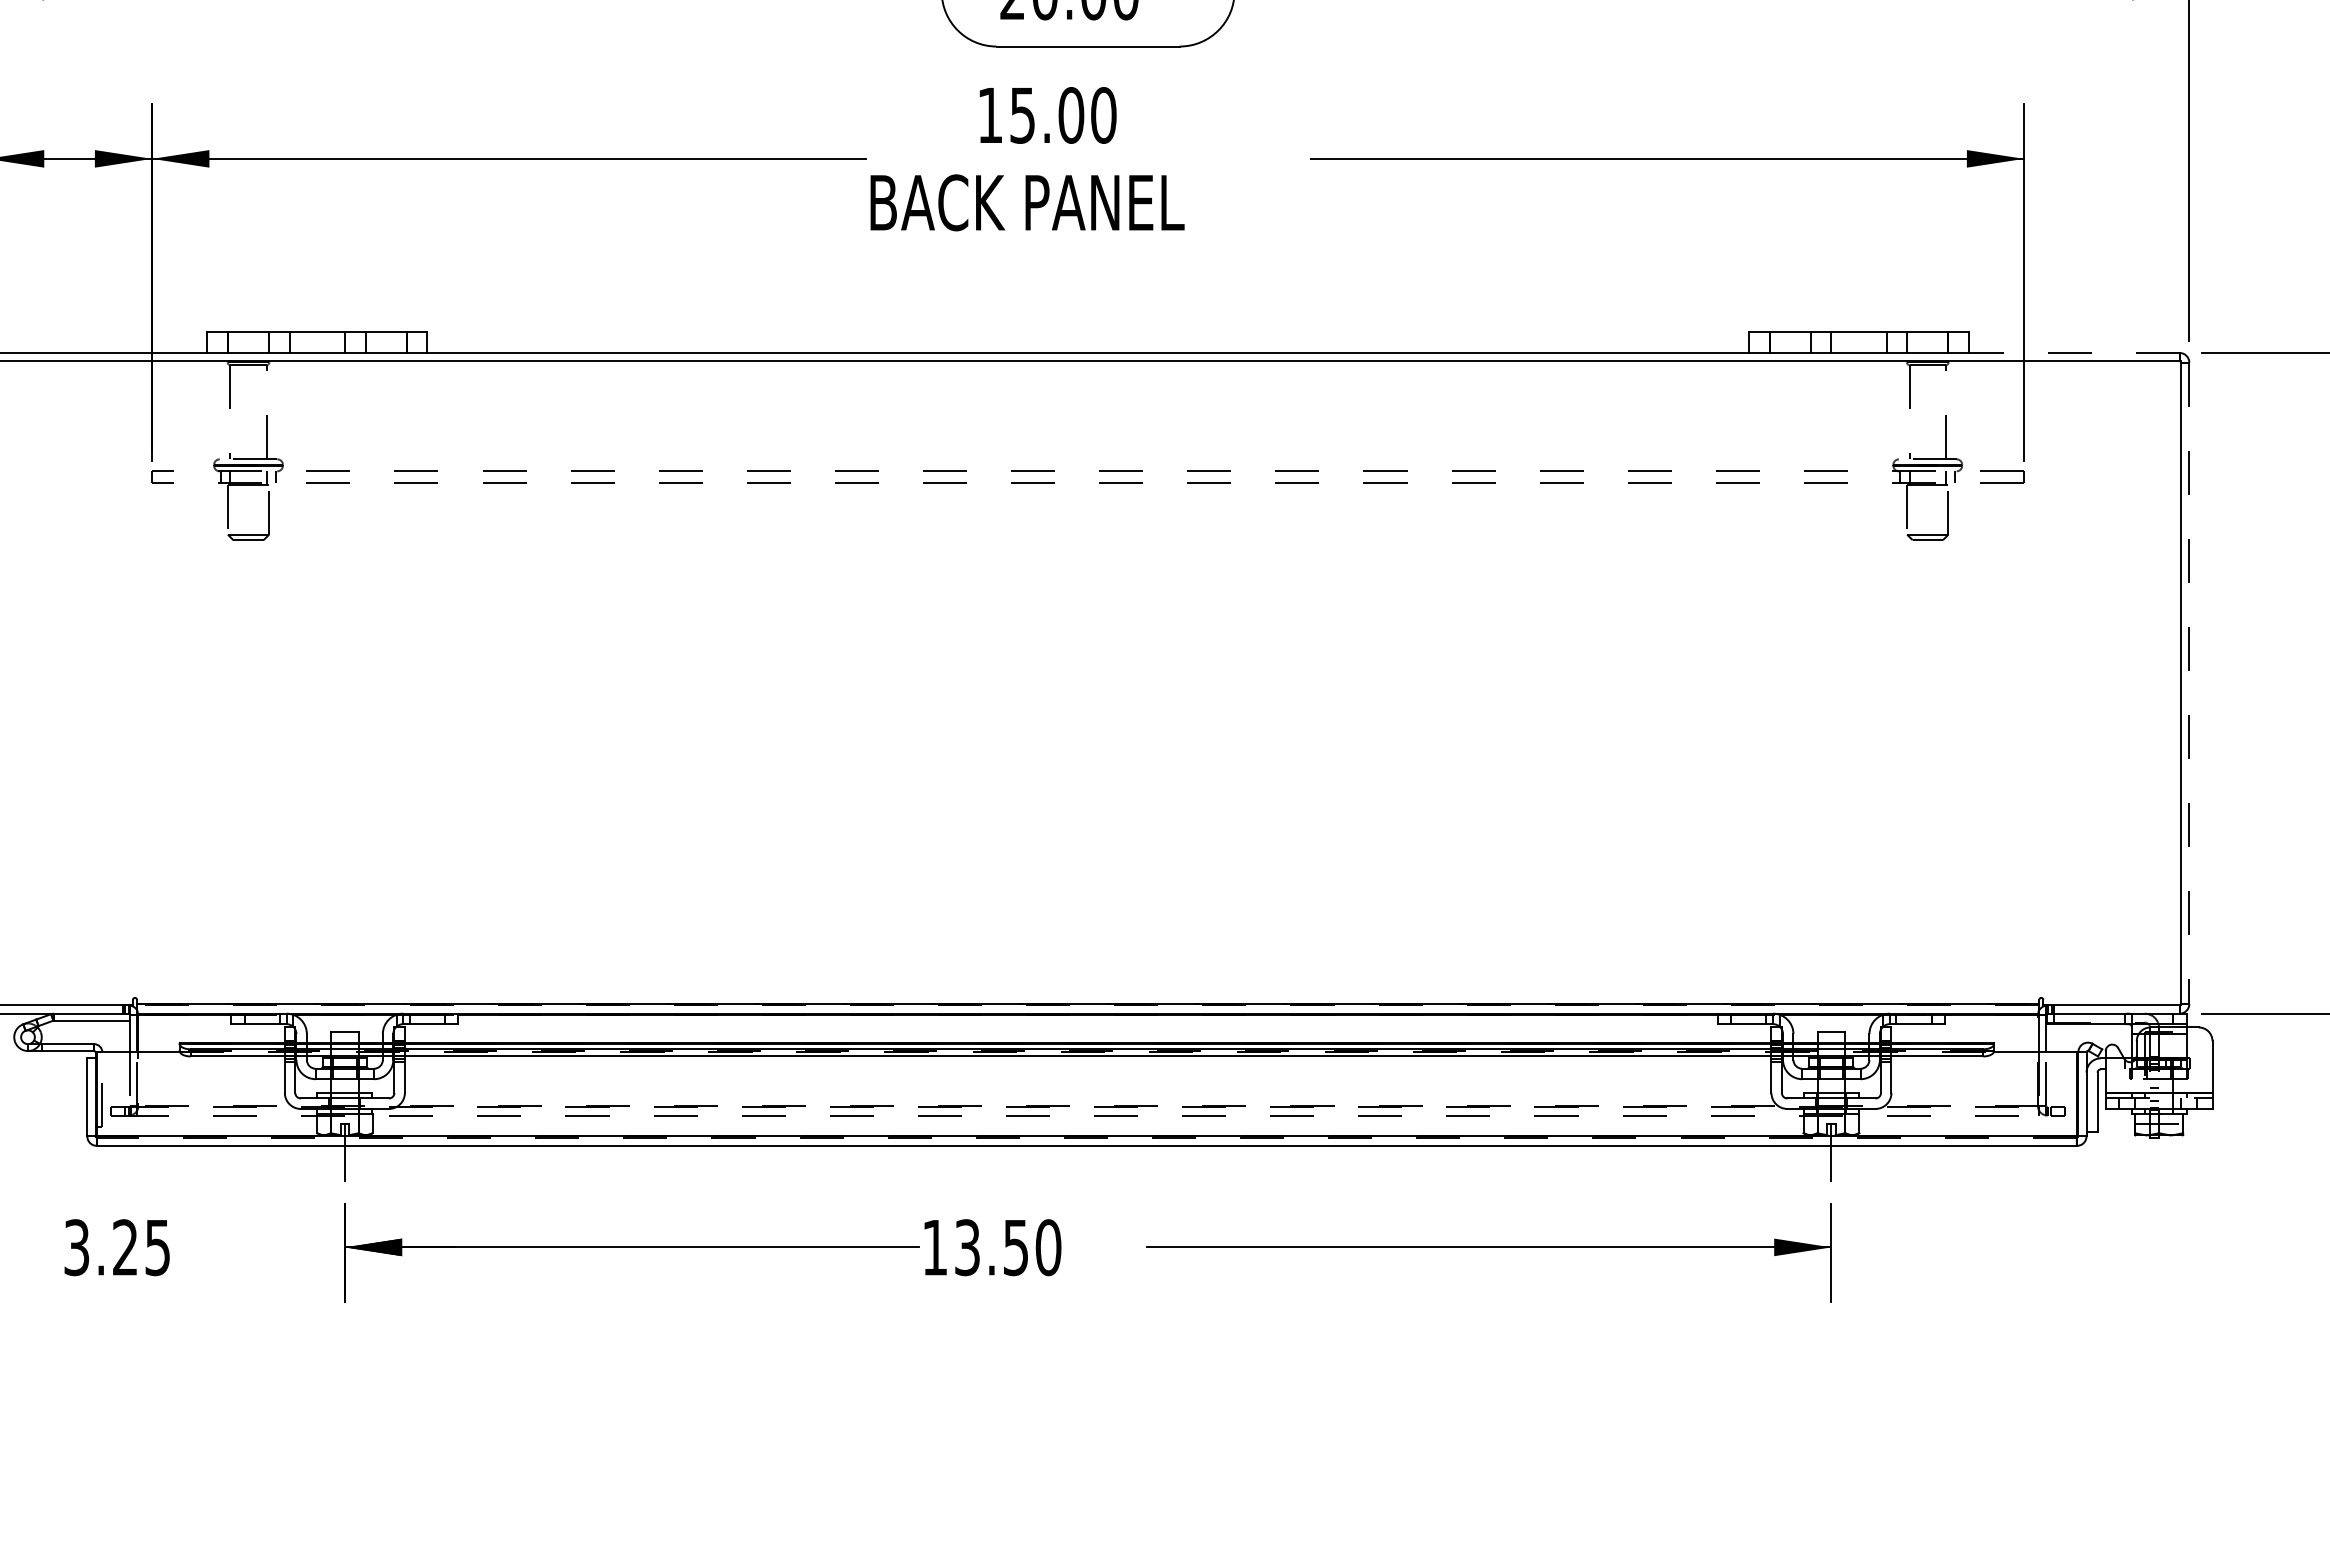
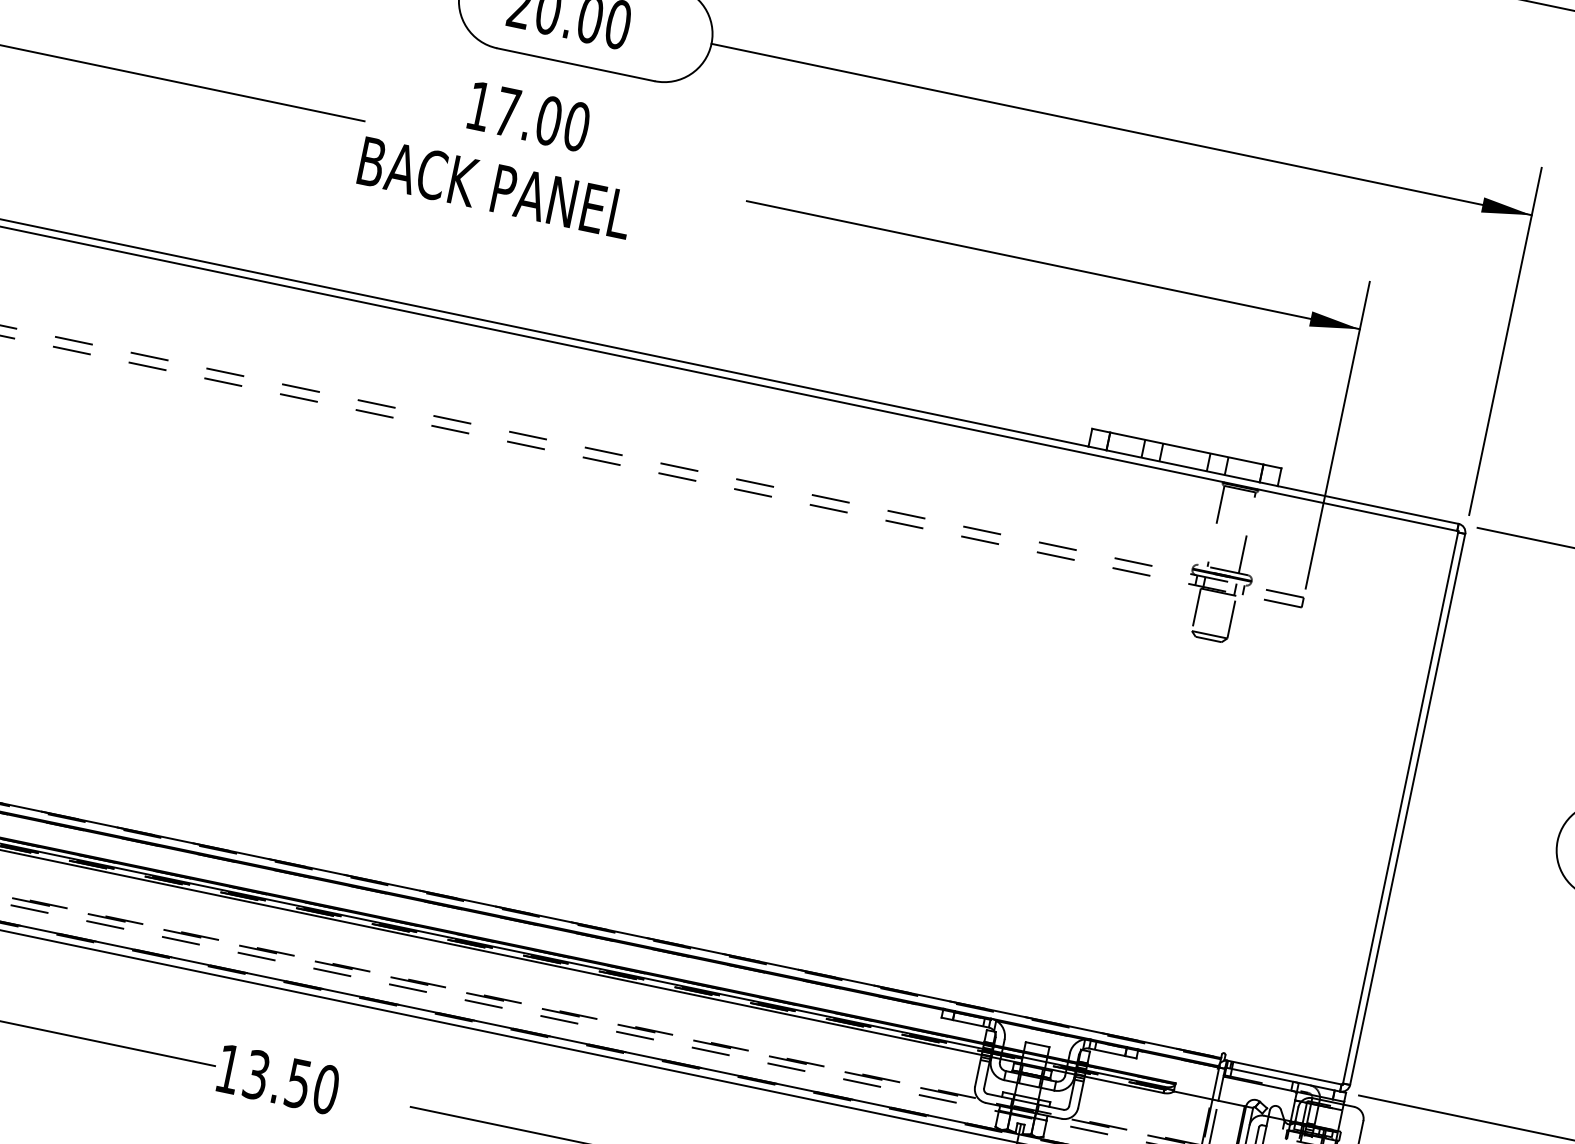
text: (1022, 115) -> (507, 112), 15.00 -> 17.00
line: (2073, 353) -> (1367, 505), dashed -> solid
line: (2189, 683) -> (1407, 809), dashed -> solid

